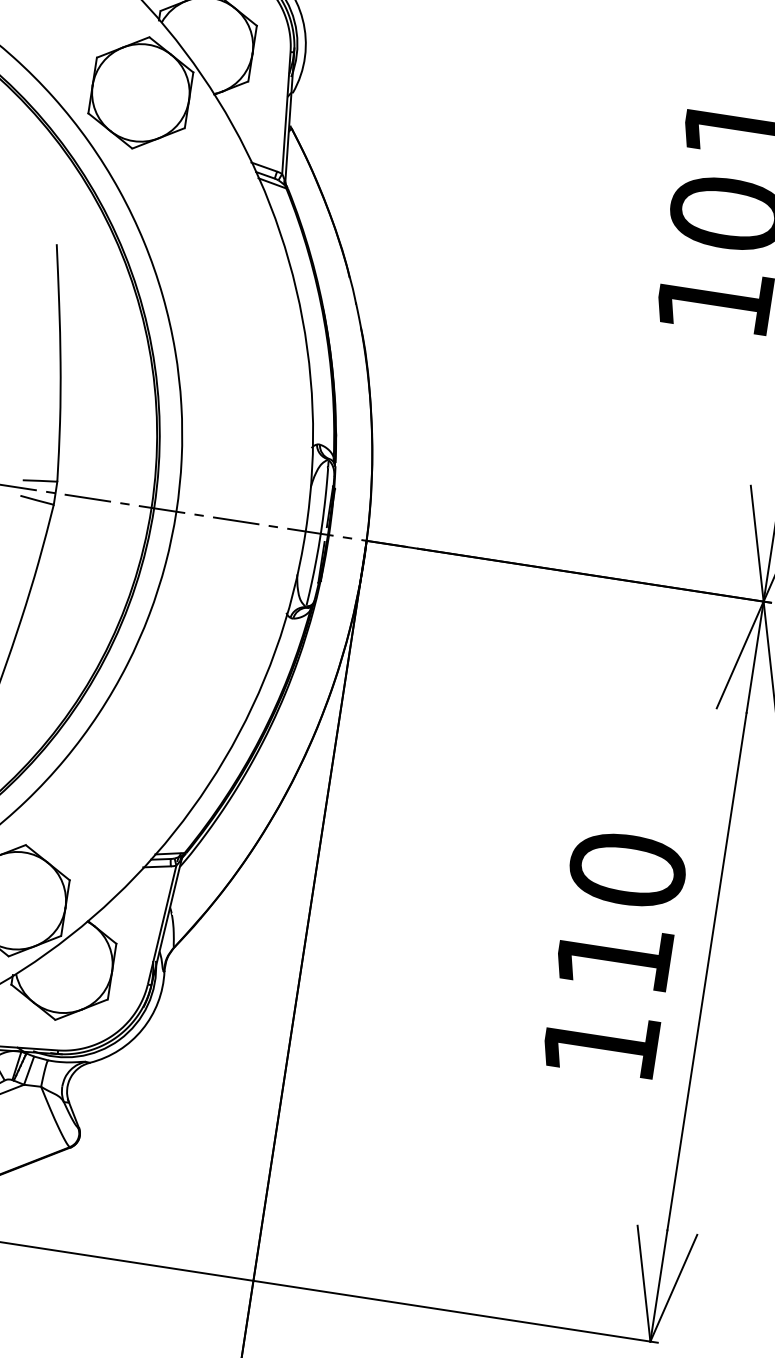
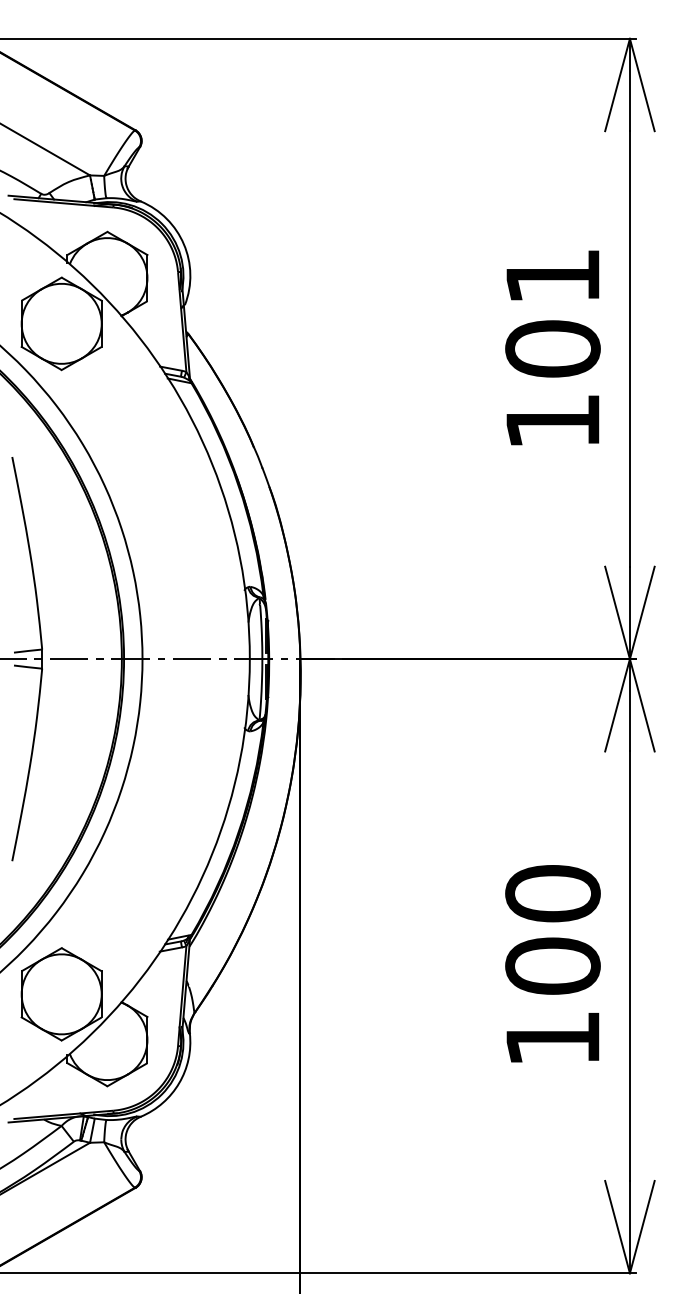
text: (613, 956) -> (552, 965), 110 -> 100

